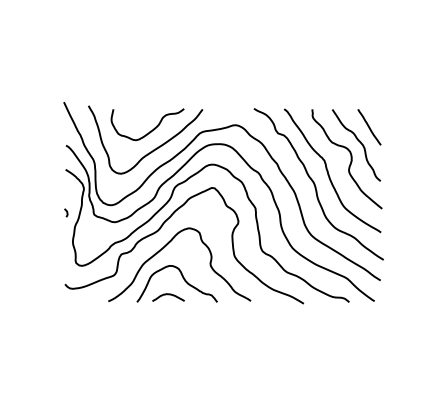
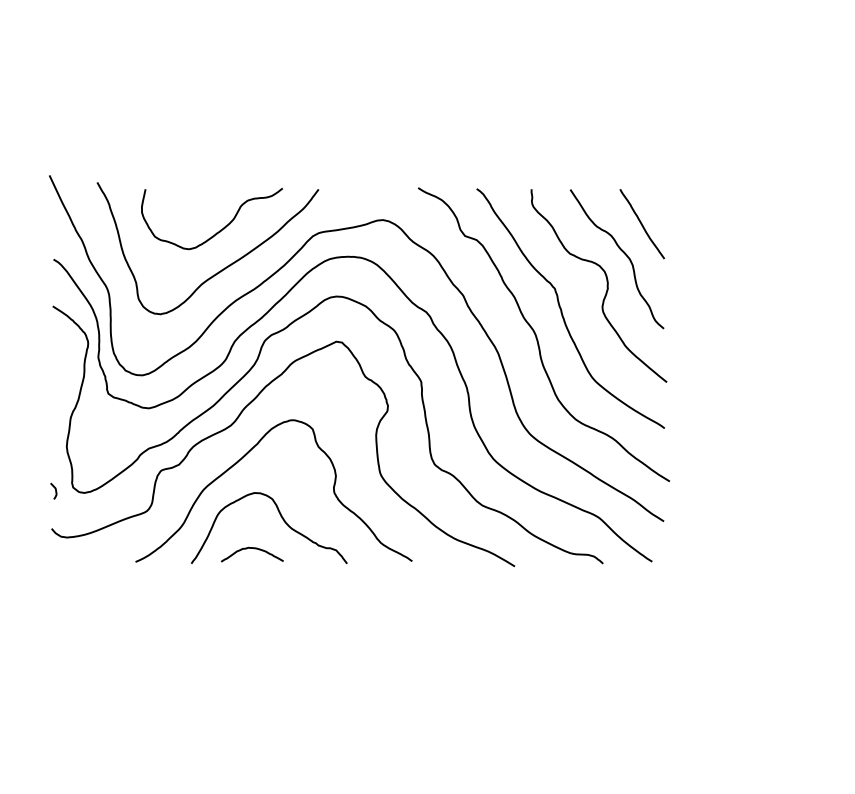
curve: (66, 212) -> (54, 490), moved

